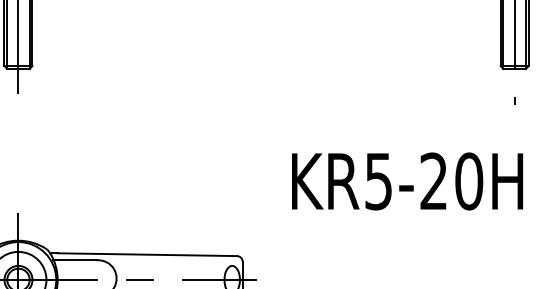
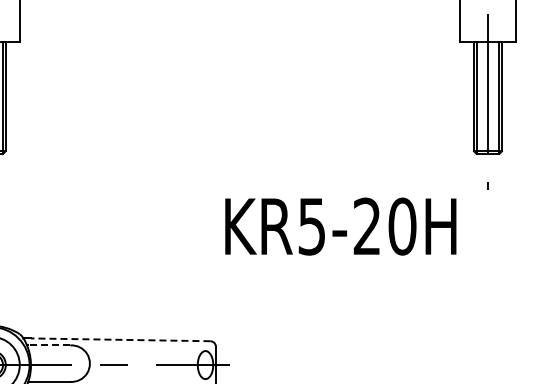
text: (407, 181) -> (340, 226), moved
line: (147, 254) -> (120, 339), solid -> dashed
line: (75, 260) -> (48, 345), solid -> dashed

